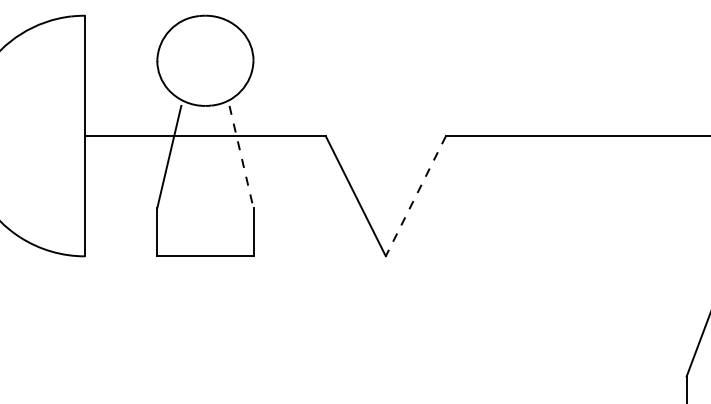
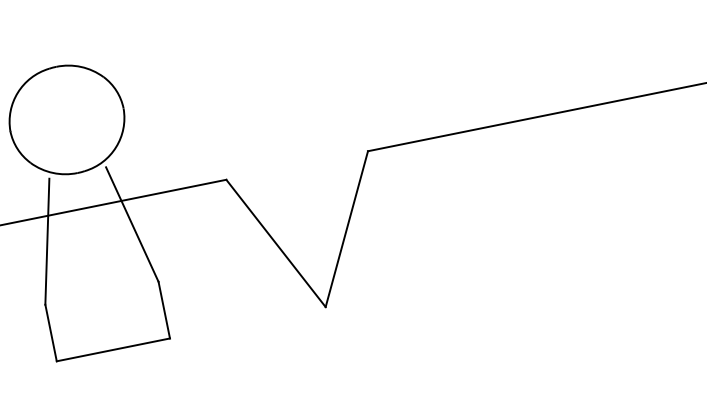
line: (241, 157) -> (132, 225), dashed -> solid
line: (415, 196) -> (346, 229), dashed -> solid

